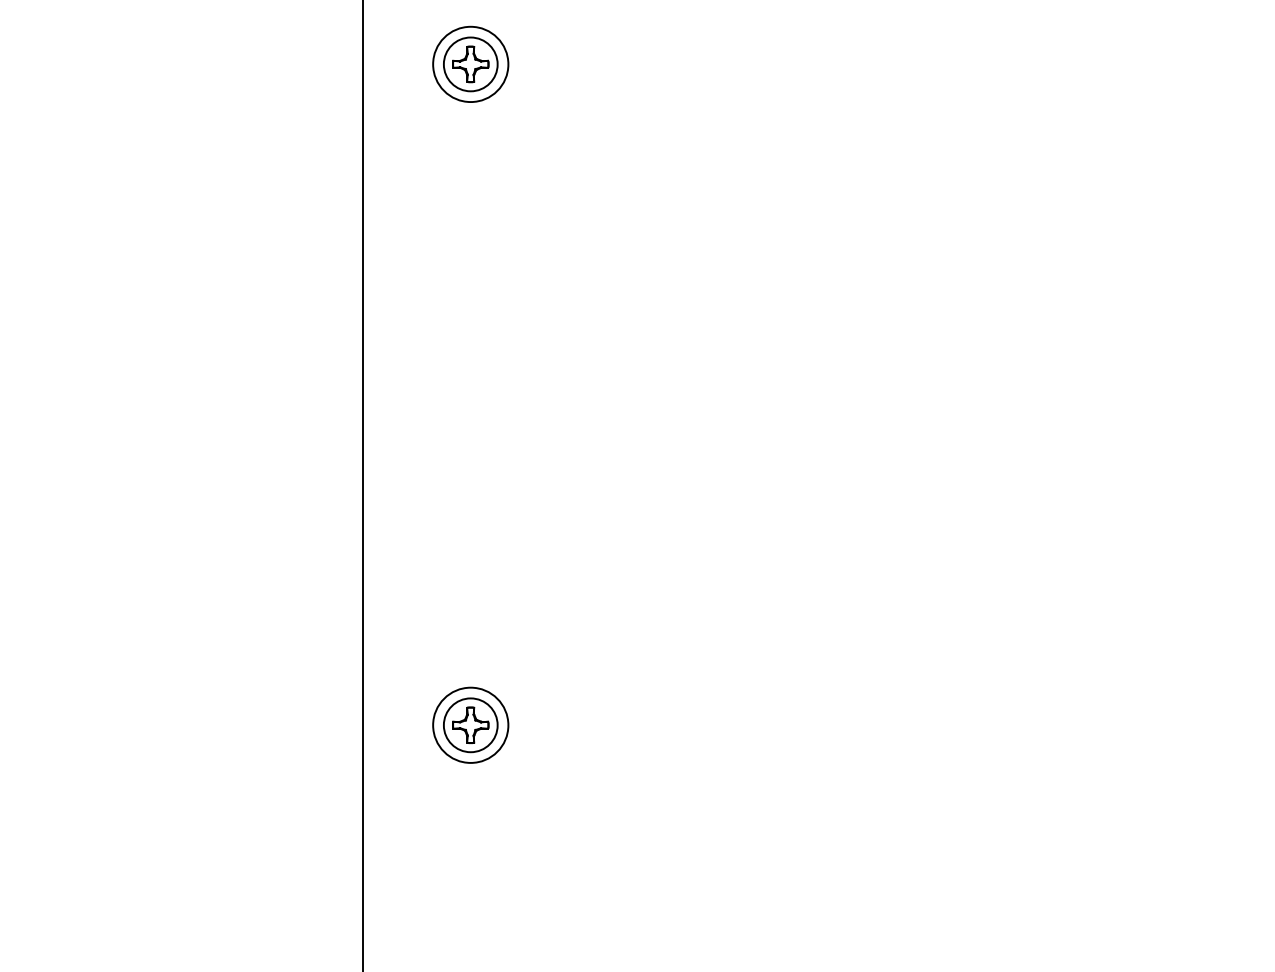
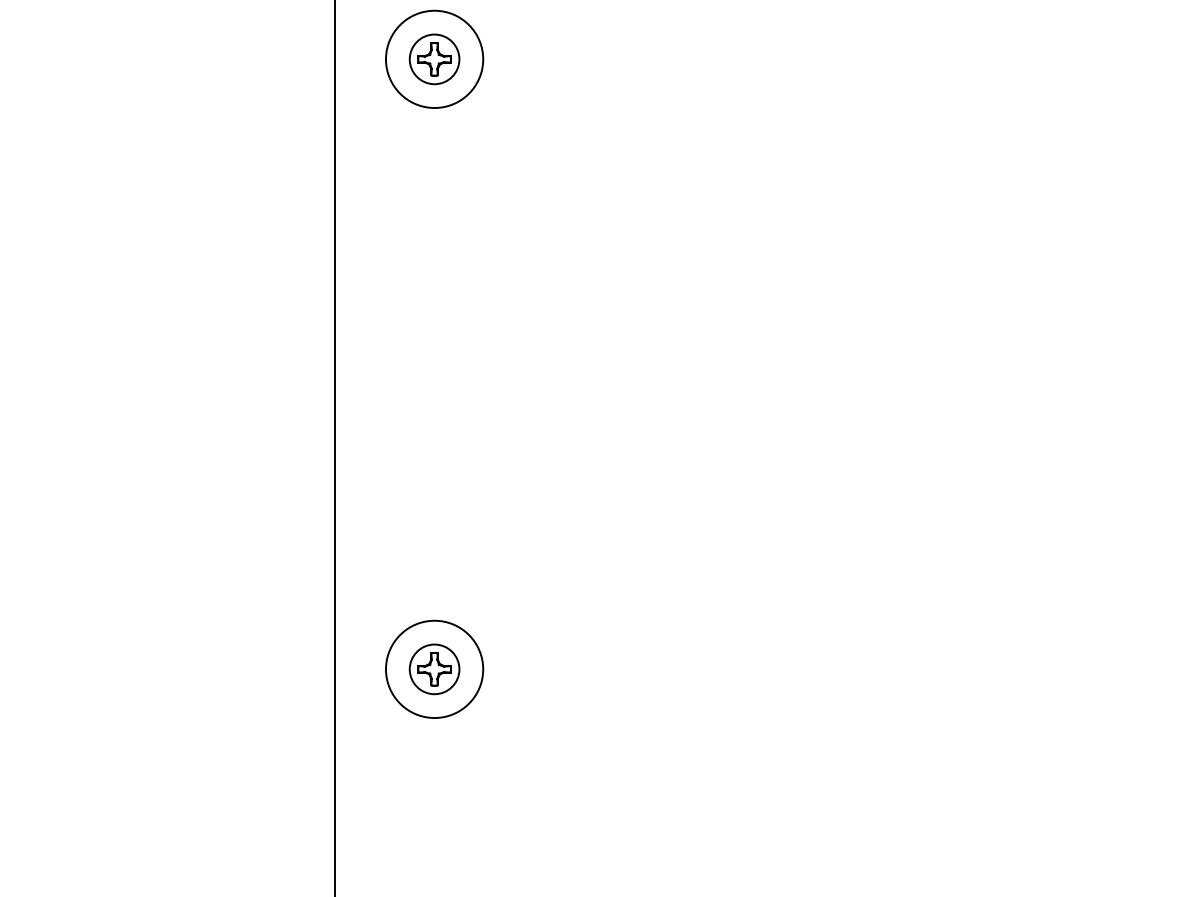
circle: (470, 64) -> (434, 59), size x1.4
circle: (470, 724) -> (434, 668), size x1.4

